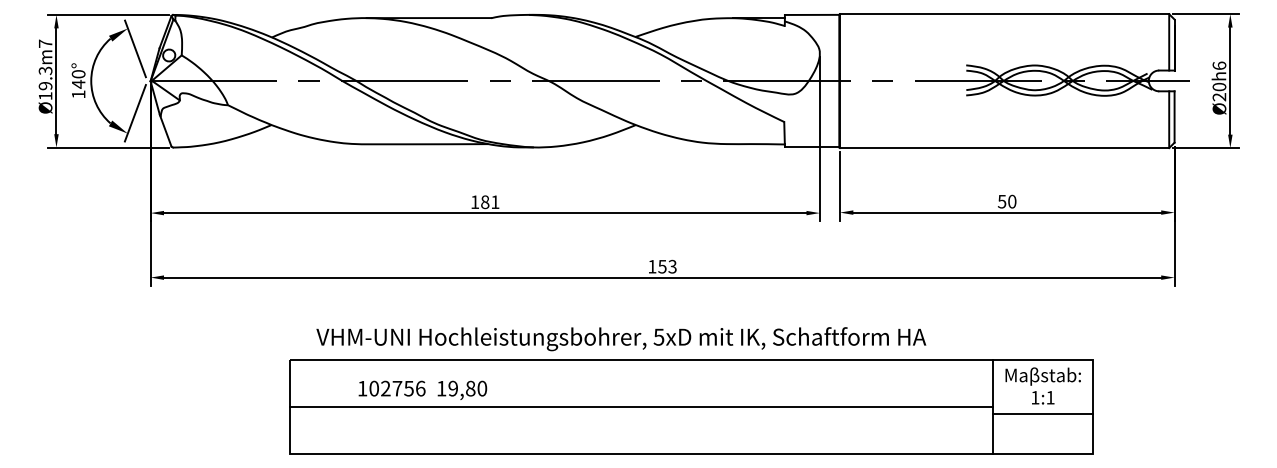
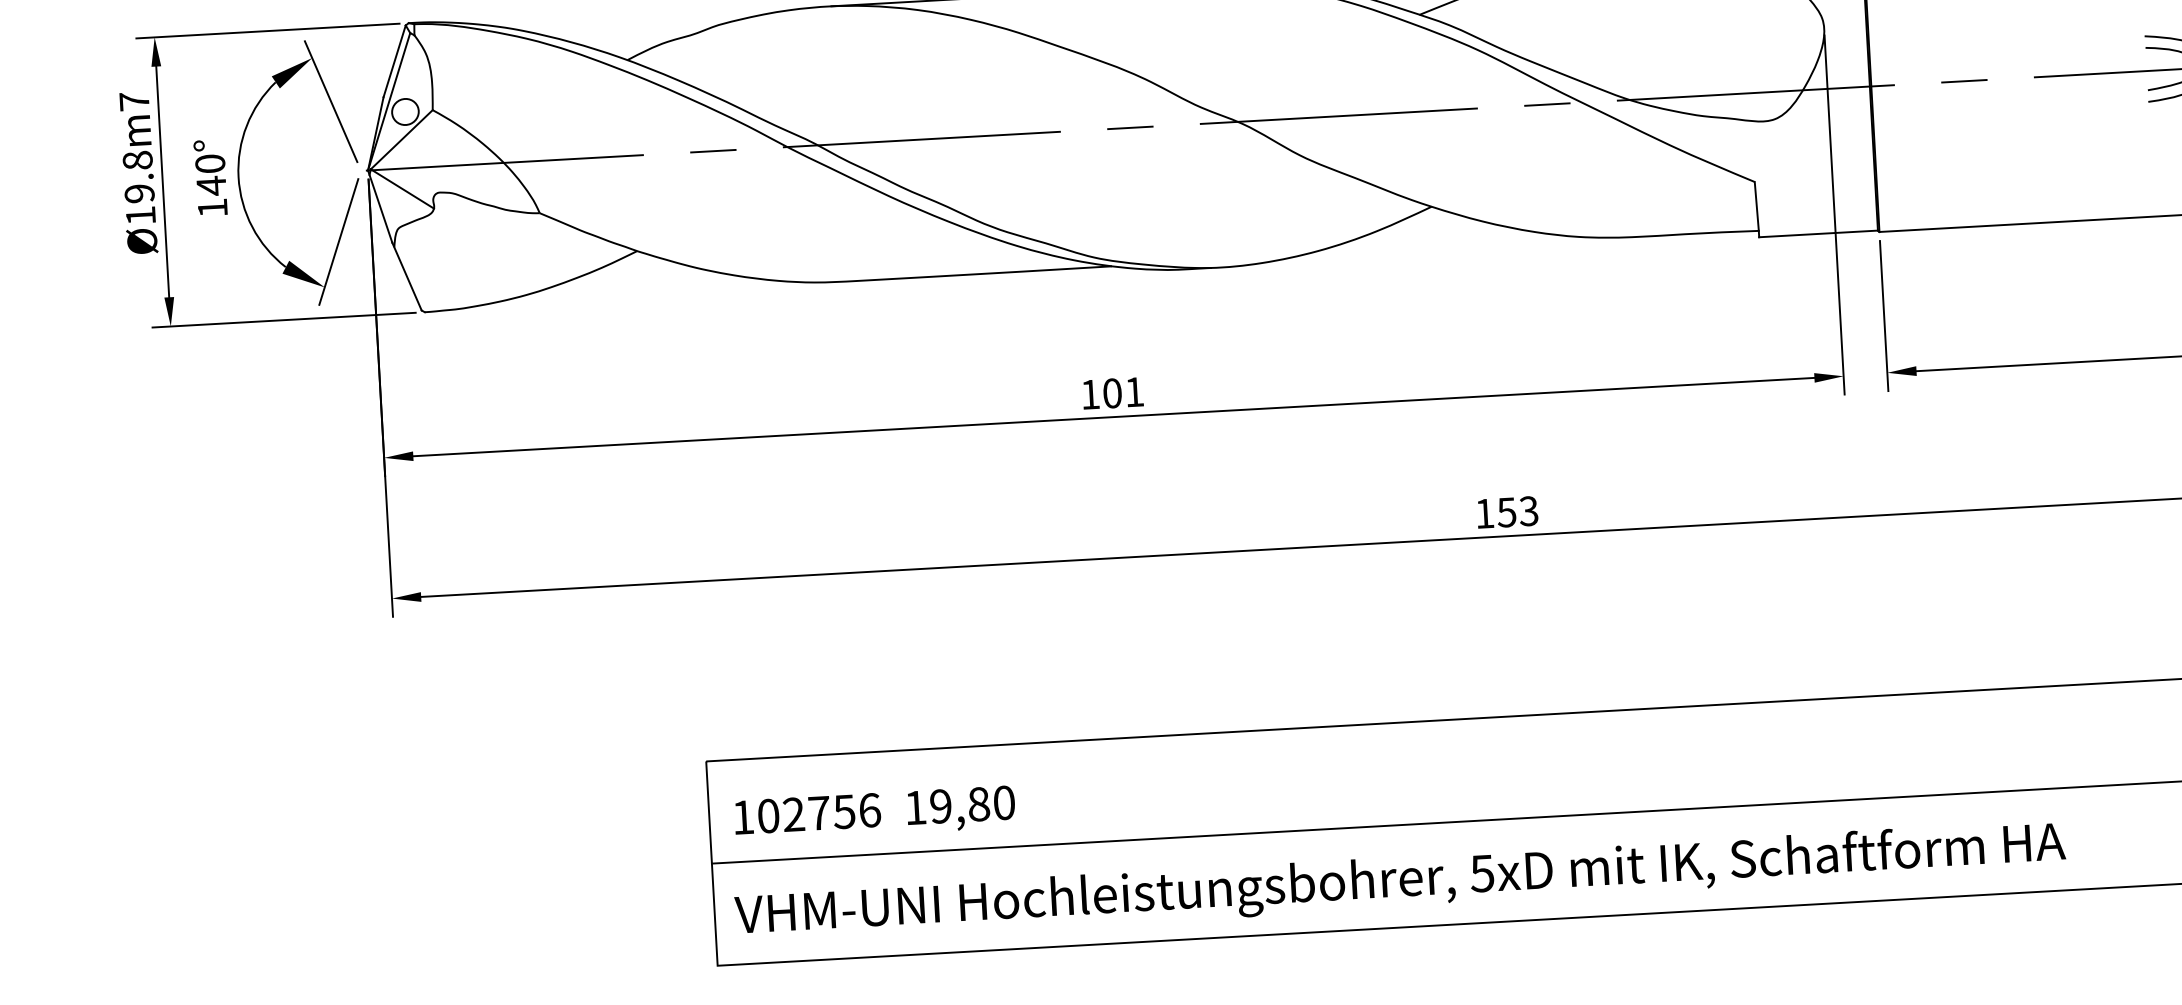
text: (45, 70) -> (137, 159), Ø19.3m7 -> Ø19.8m7
text: (485, 202) -> (1113, 393), 181 -> 101
text: (621, 339) -> (1400, 883), moved
text: (422, 389) -> (873, 812), moved

